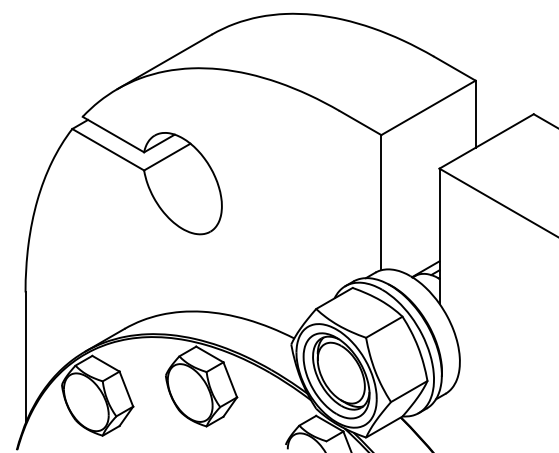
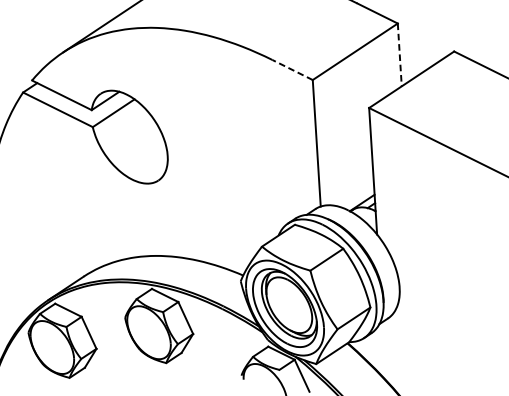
line: (475, 114) -> (399, 55), solid -> dashed
line: (360, 122) -> (292, 69), solid -> dashed

